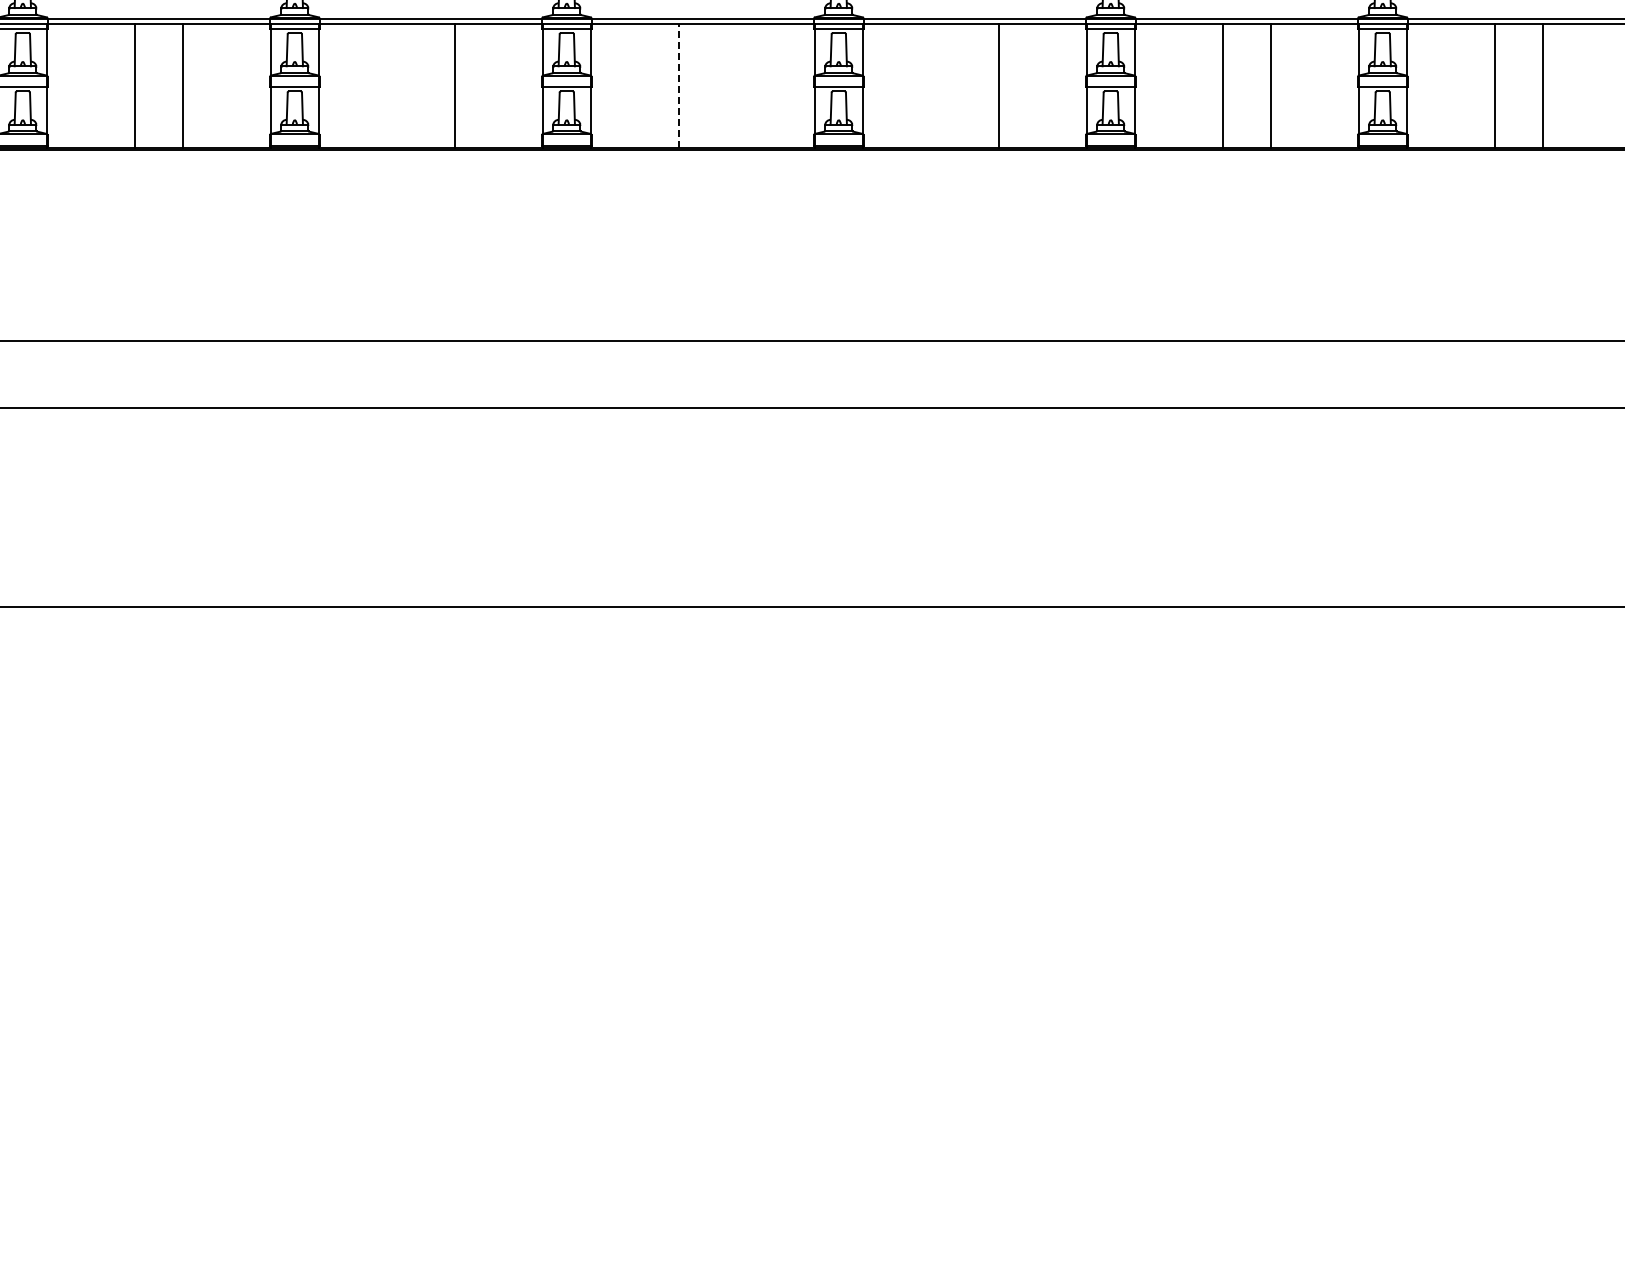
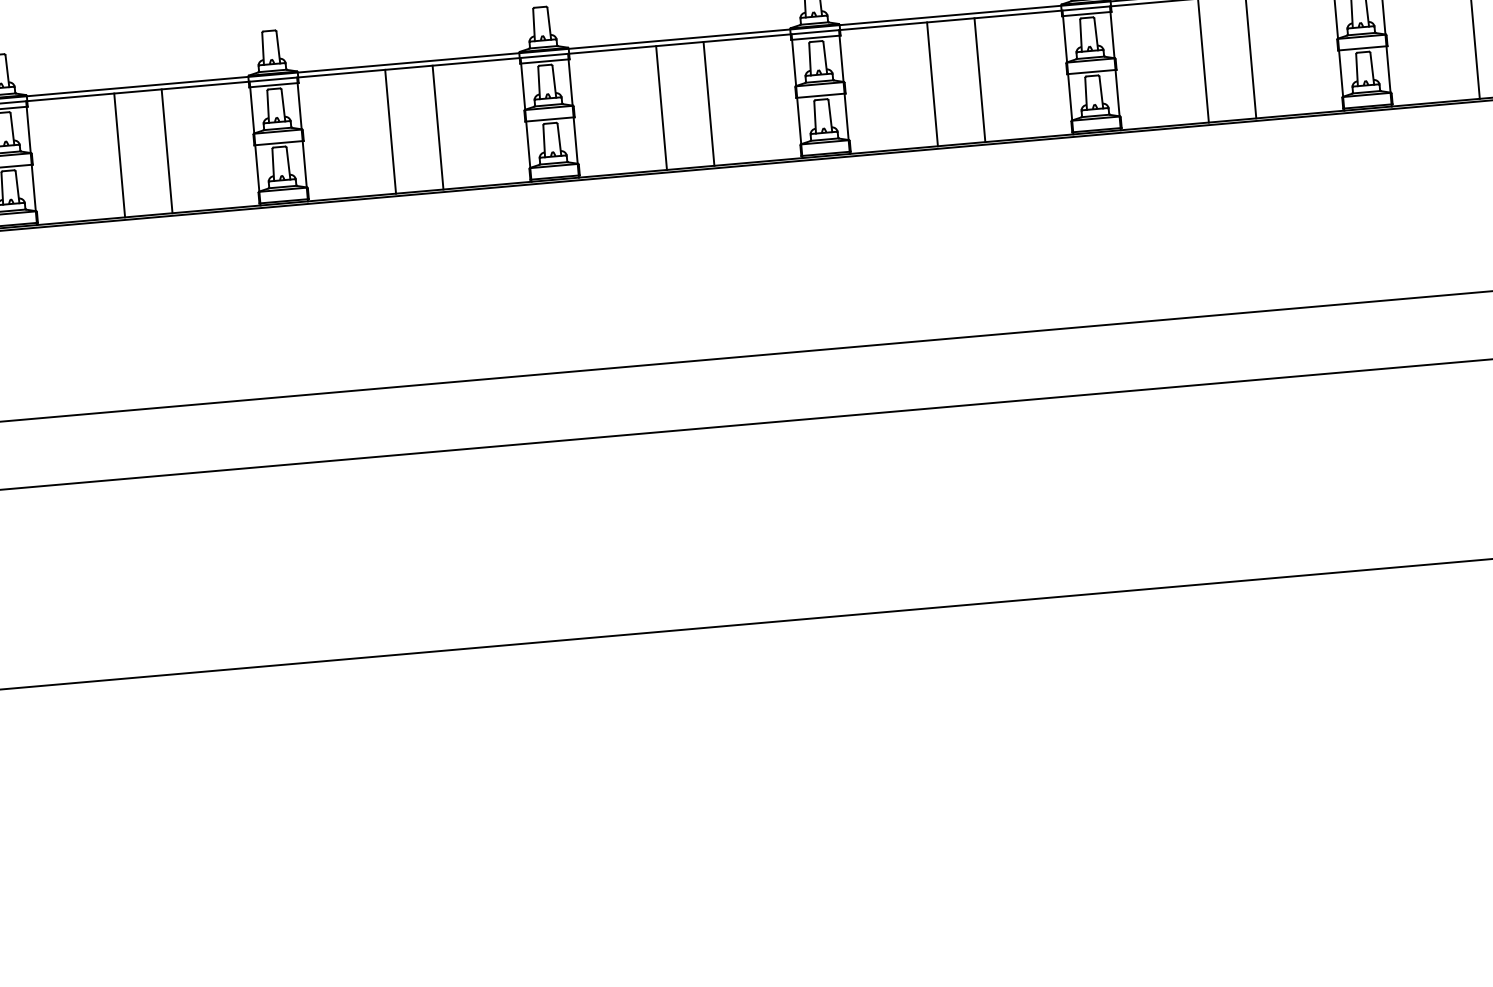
line: (407, 85) -> (120, 155), added
line: (678, 85) -> (390, 131), dashed -> solid
line: (726, 85) -> (437, 127), added
line: (950, 85) -> (661, 107), added

